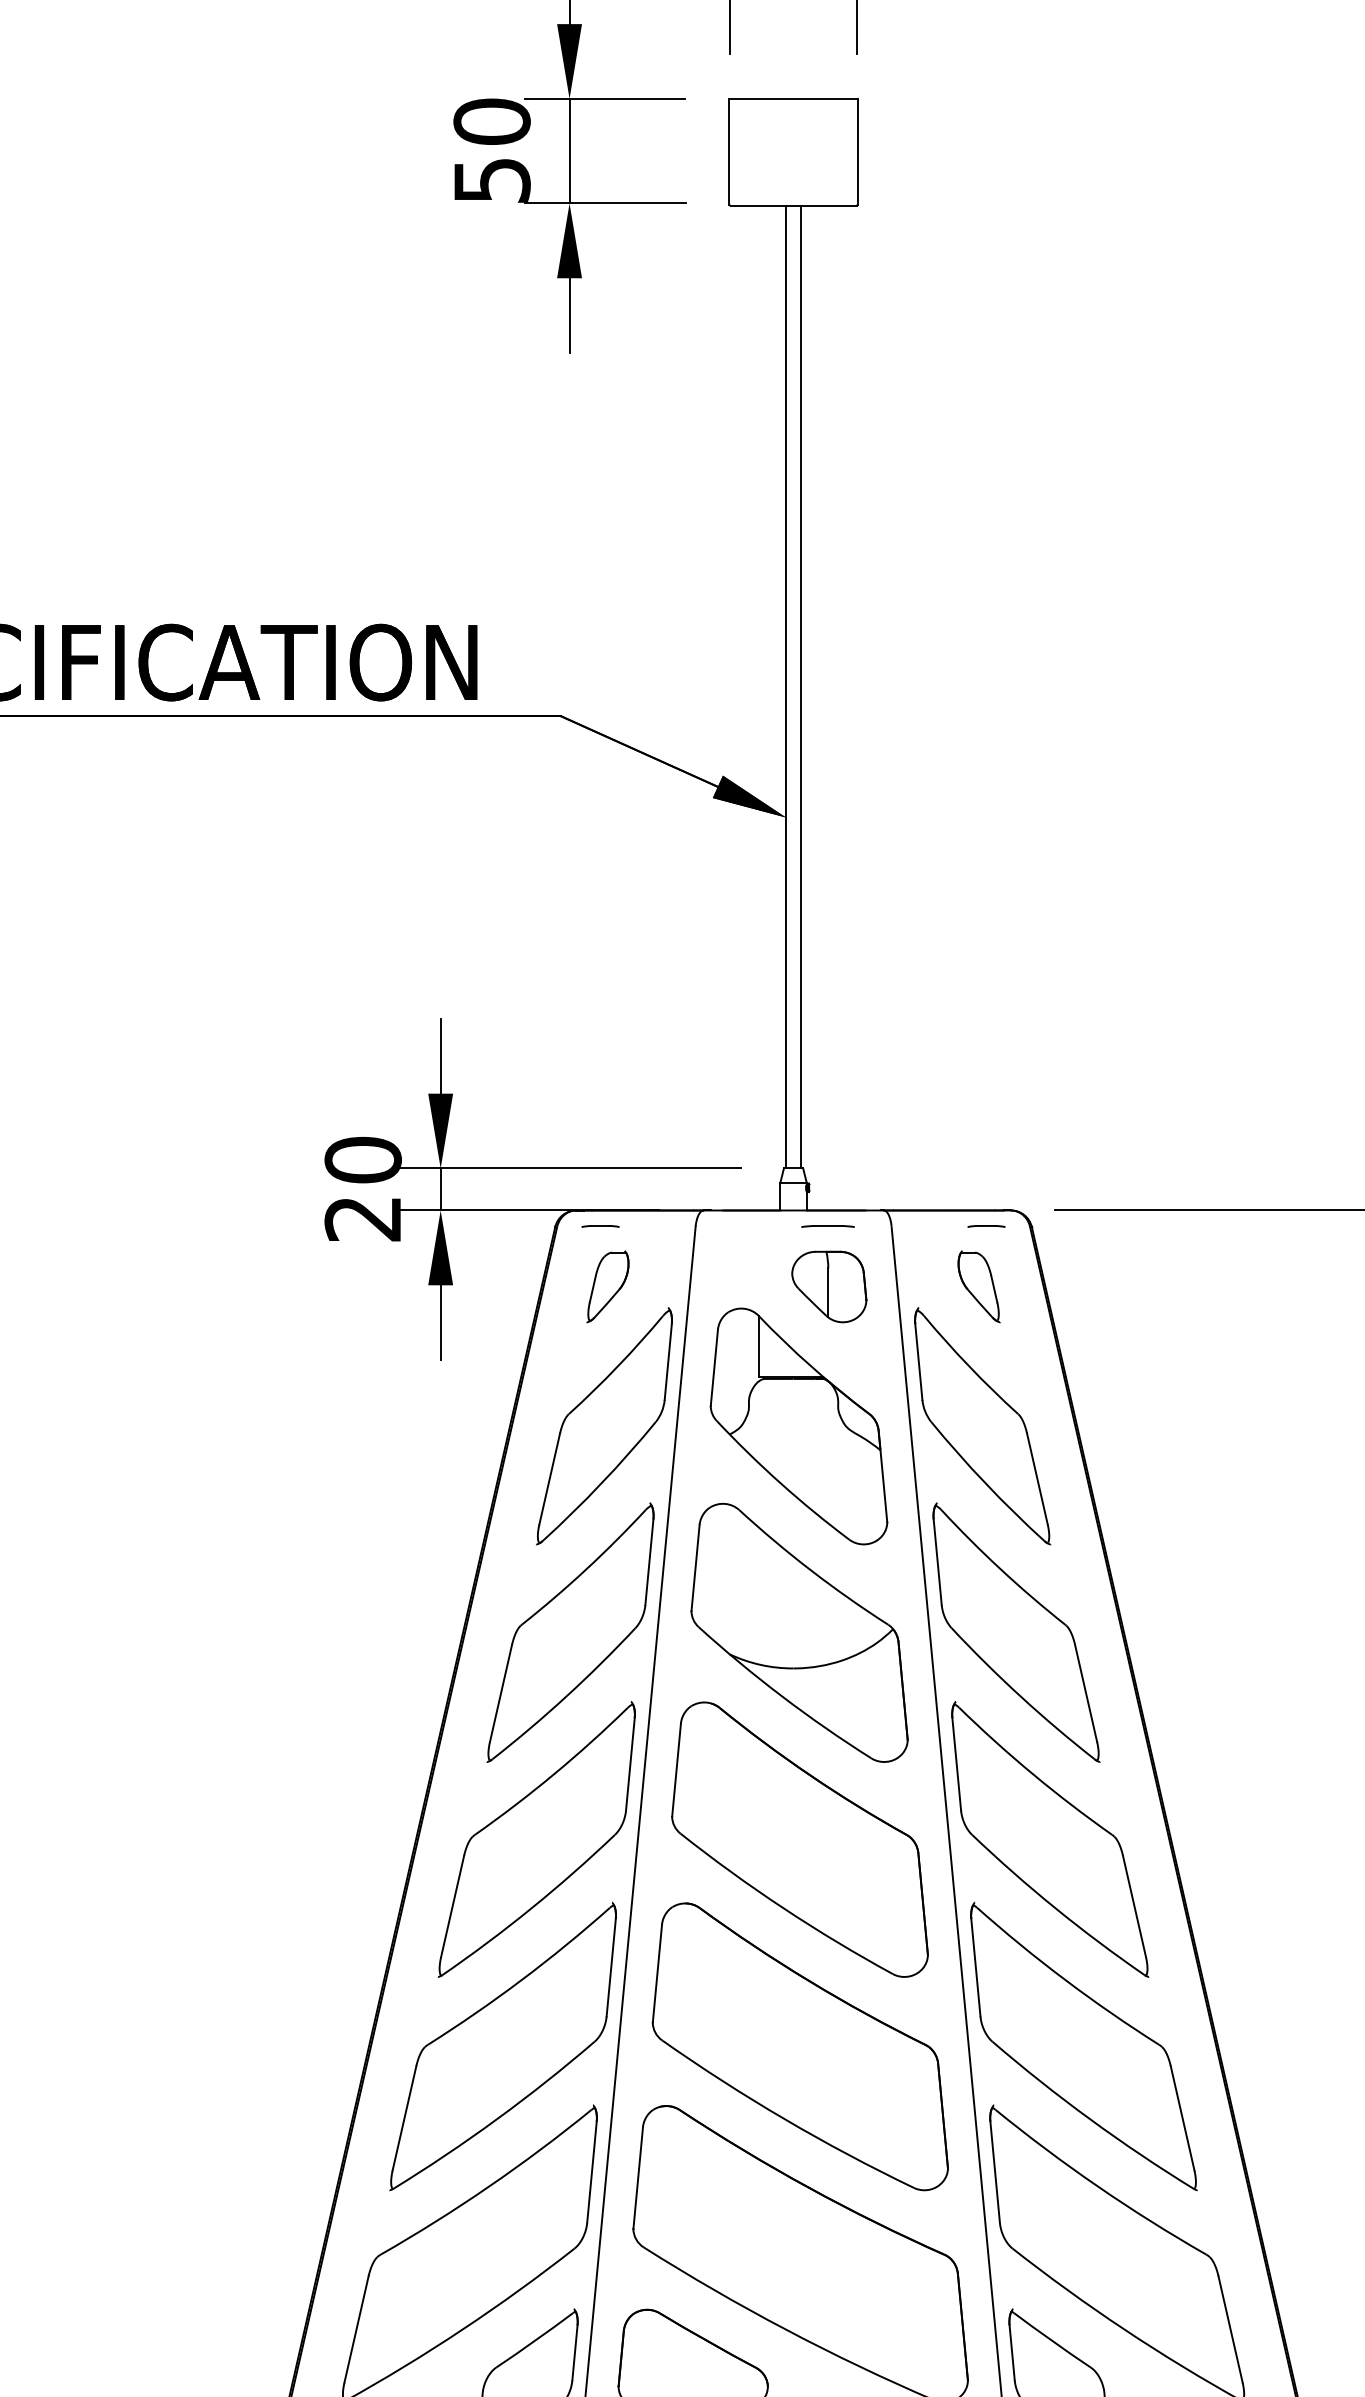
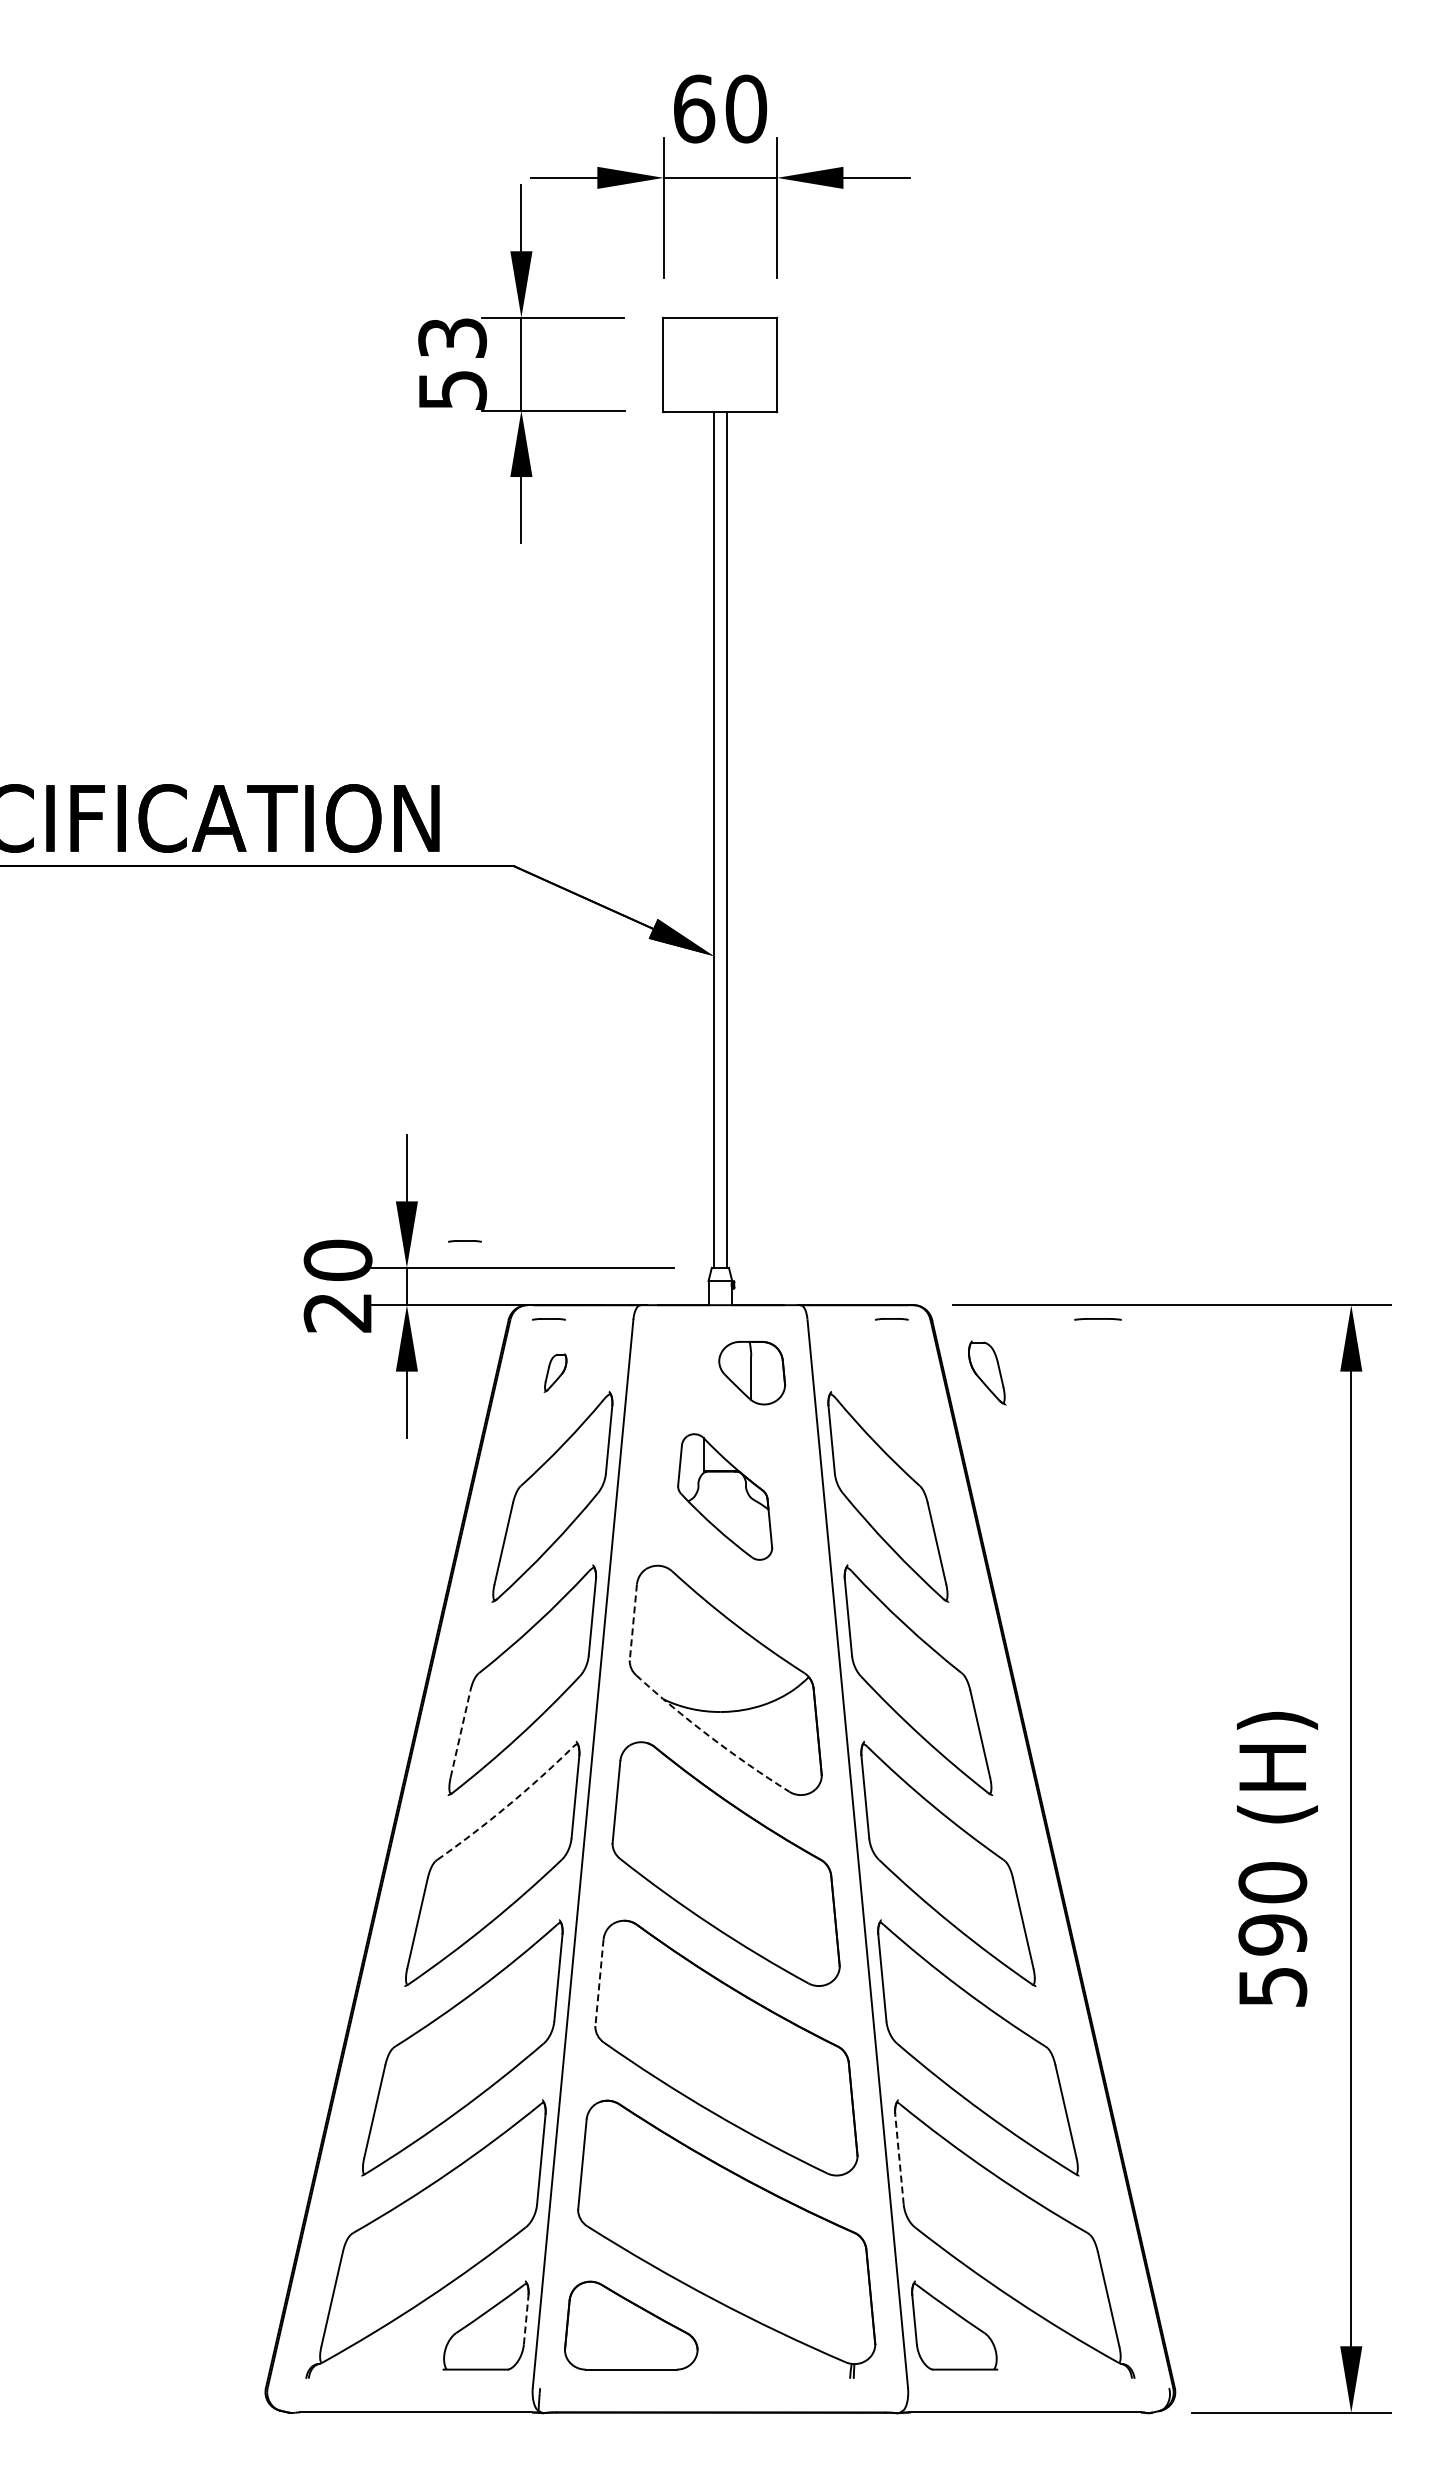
text: (491, 121) -> (452, 337), 50 -> 53
line: (505, 1138) -> (464, 1241), added
line: (827, 1226) -> (1097, 1319), moved
part: (607, 1286) -> (555, 1372), size x0.6
part: (979, 1286) -> (987, 1372), moved
part: (798, 1425) -> (724, 1496), size x0.6
line: (695, 1568) -> (633, 1623), solid -> dashed
line: (500, 1692) -> (460, 1733), solid -> dashed
arc: (782, 1696) -> (710, 1736), solid -> dashed
arc: (553, 1774) -> (507, 1806), solid -> dashed
line: (657, 1974) -> (599, 1983), solid -> dashed
line: (995, 2172) -> (899, 2159), solid -> dashed
line: (575, 2352) -> (526, 2319), solid -> dashed

